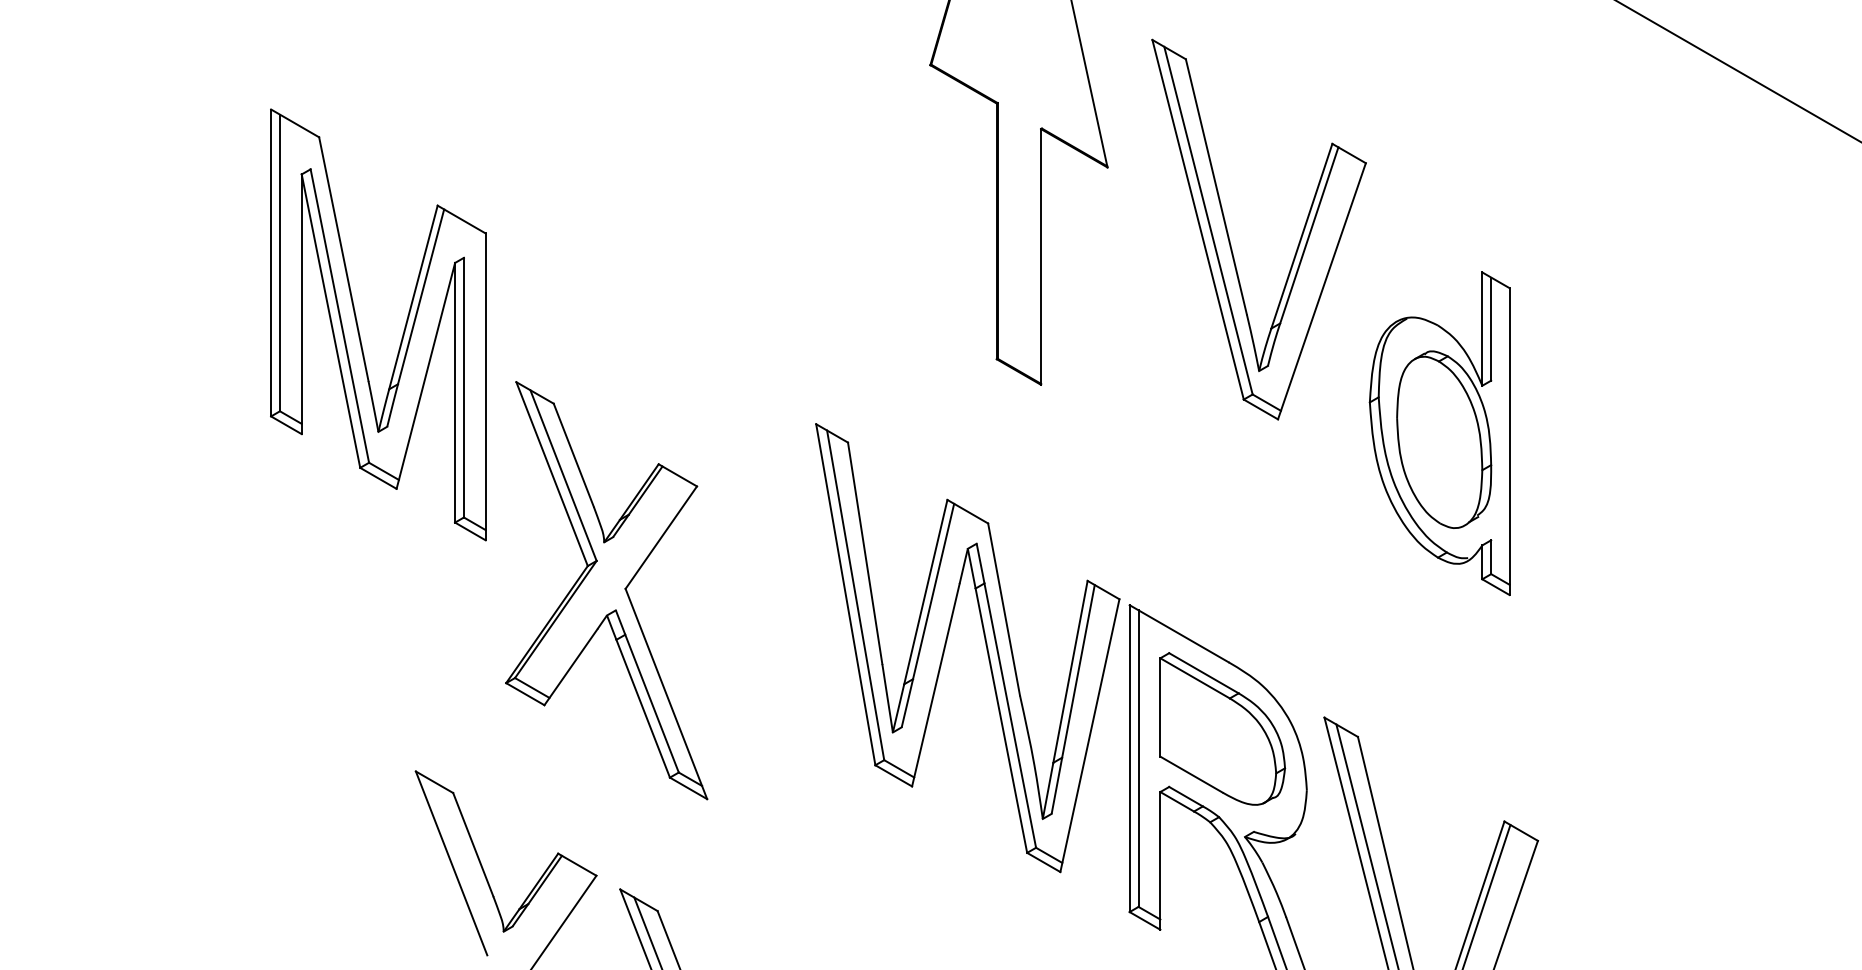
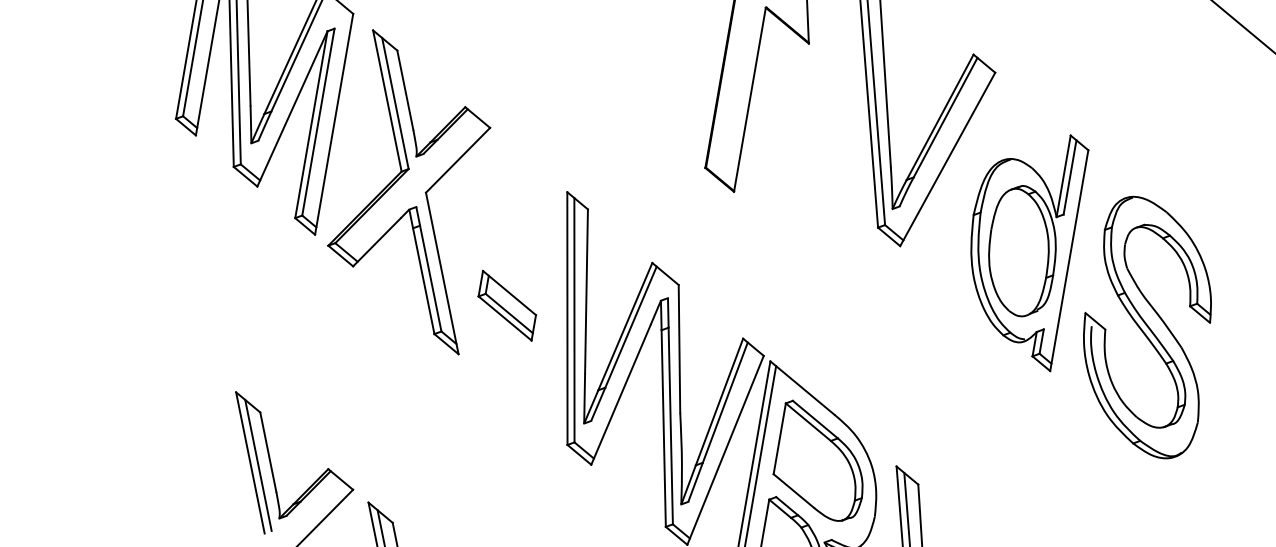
part: (1439, 433) -> (1019, 246), moved
part: (1631, 471) -> (1148, 327), added
part: (606, 590) -> (412, 191), moved
part: (761, 591) -> (507, 305), added
line: (462, 864) -> (258, 465), added

